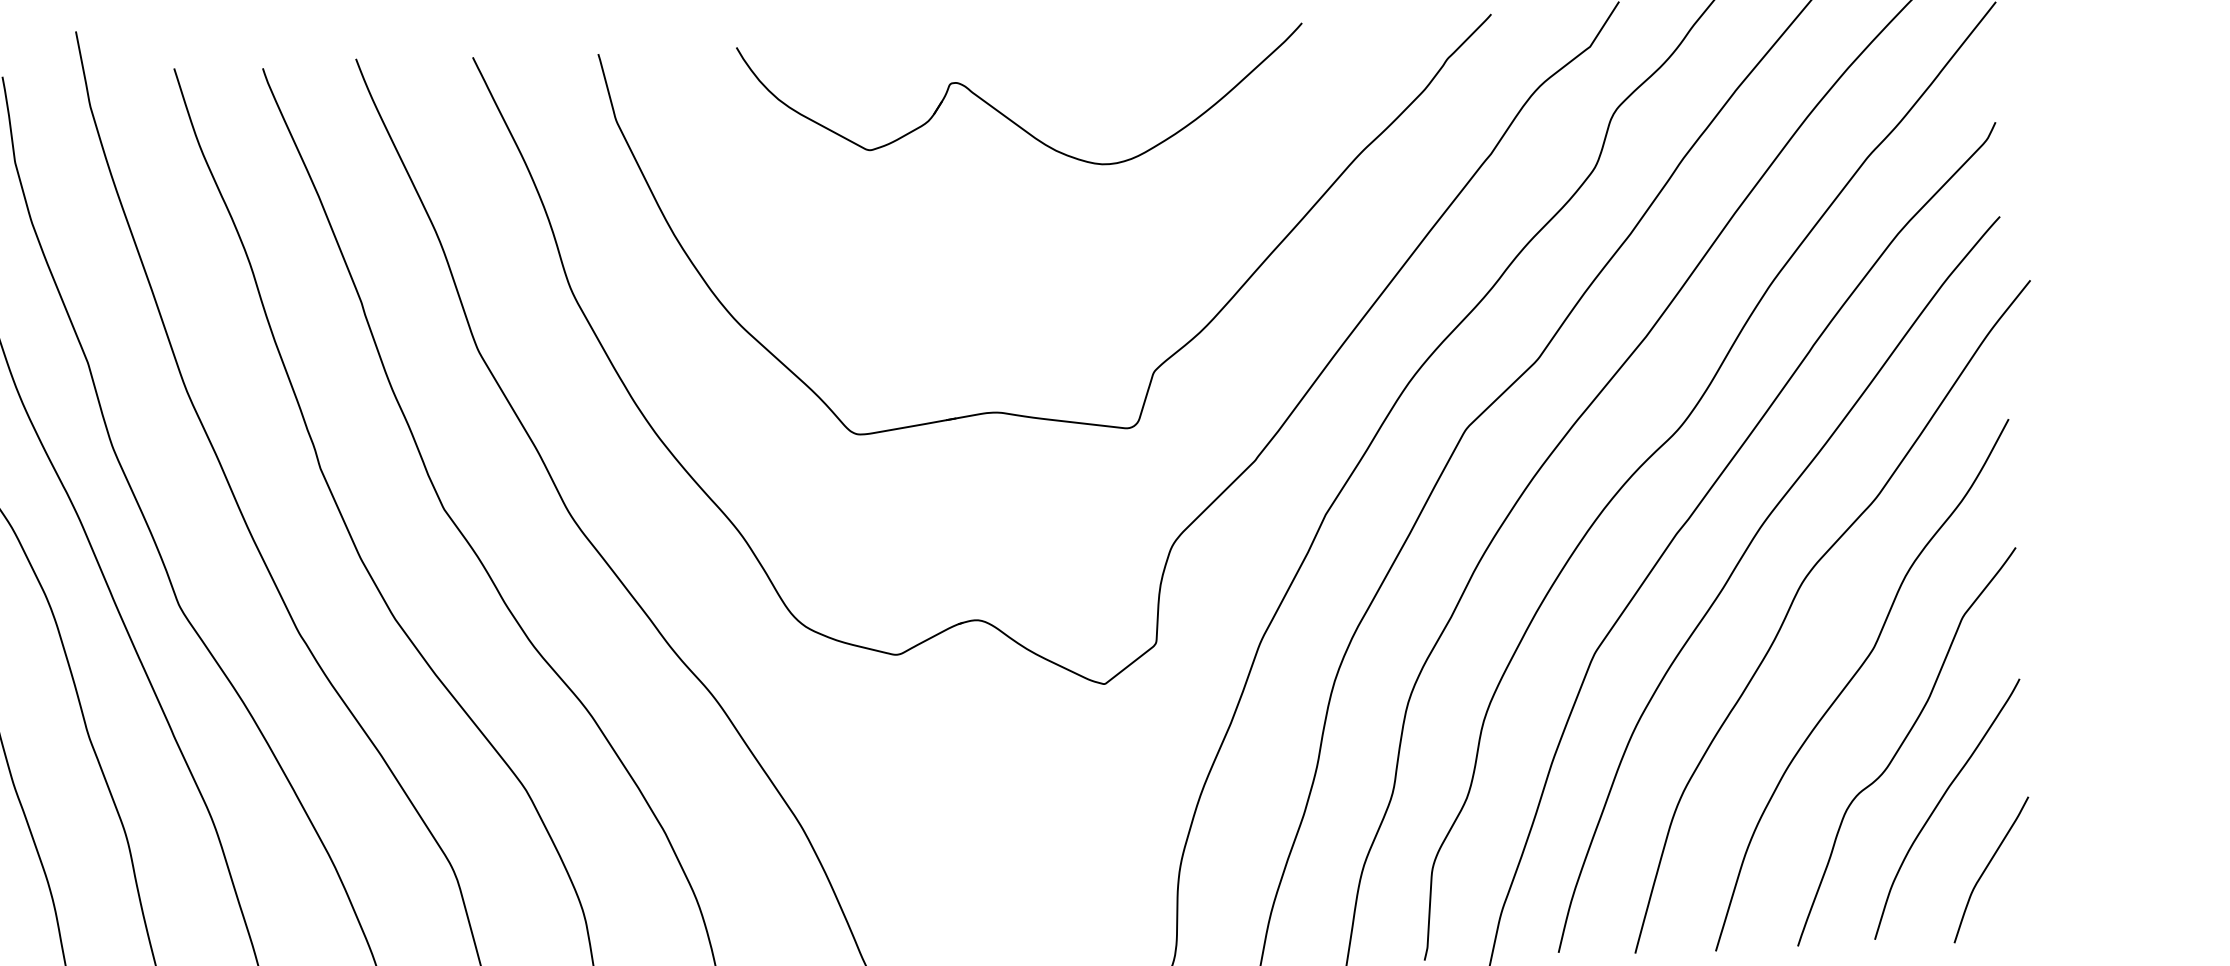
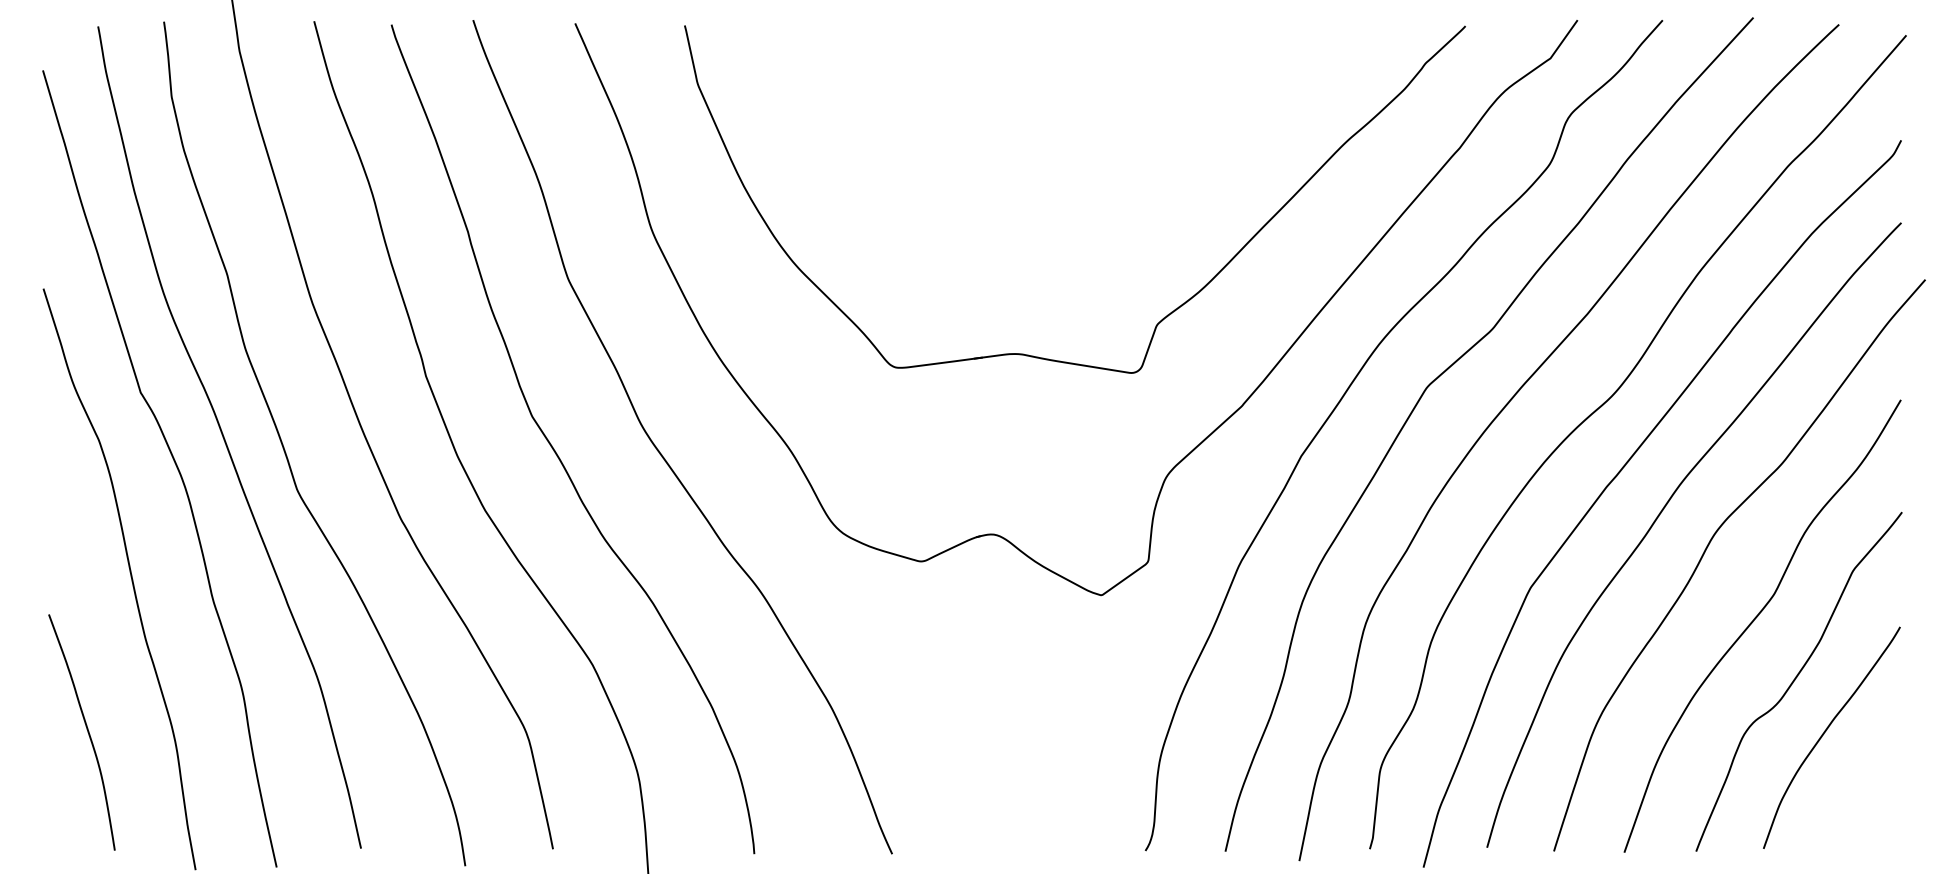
part: (1011, 118) -> (1042, 98), removed
curve: (1987, 868) -> (1864, 791), removed

